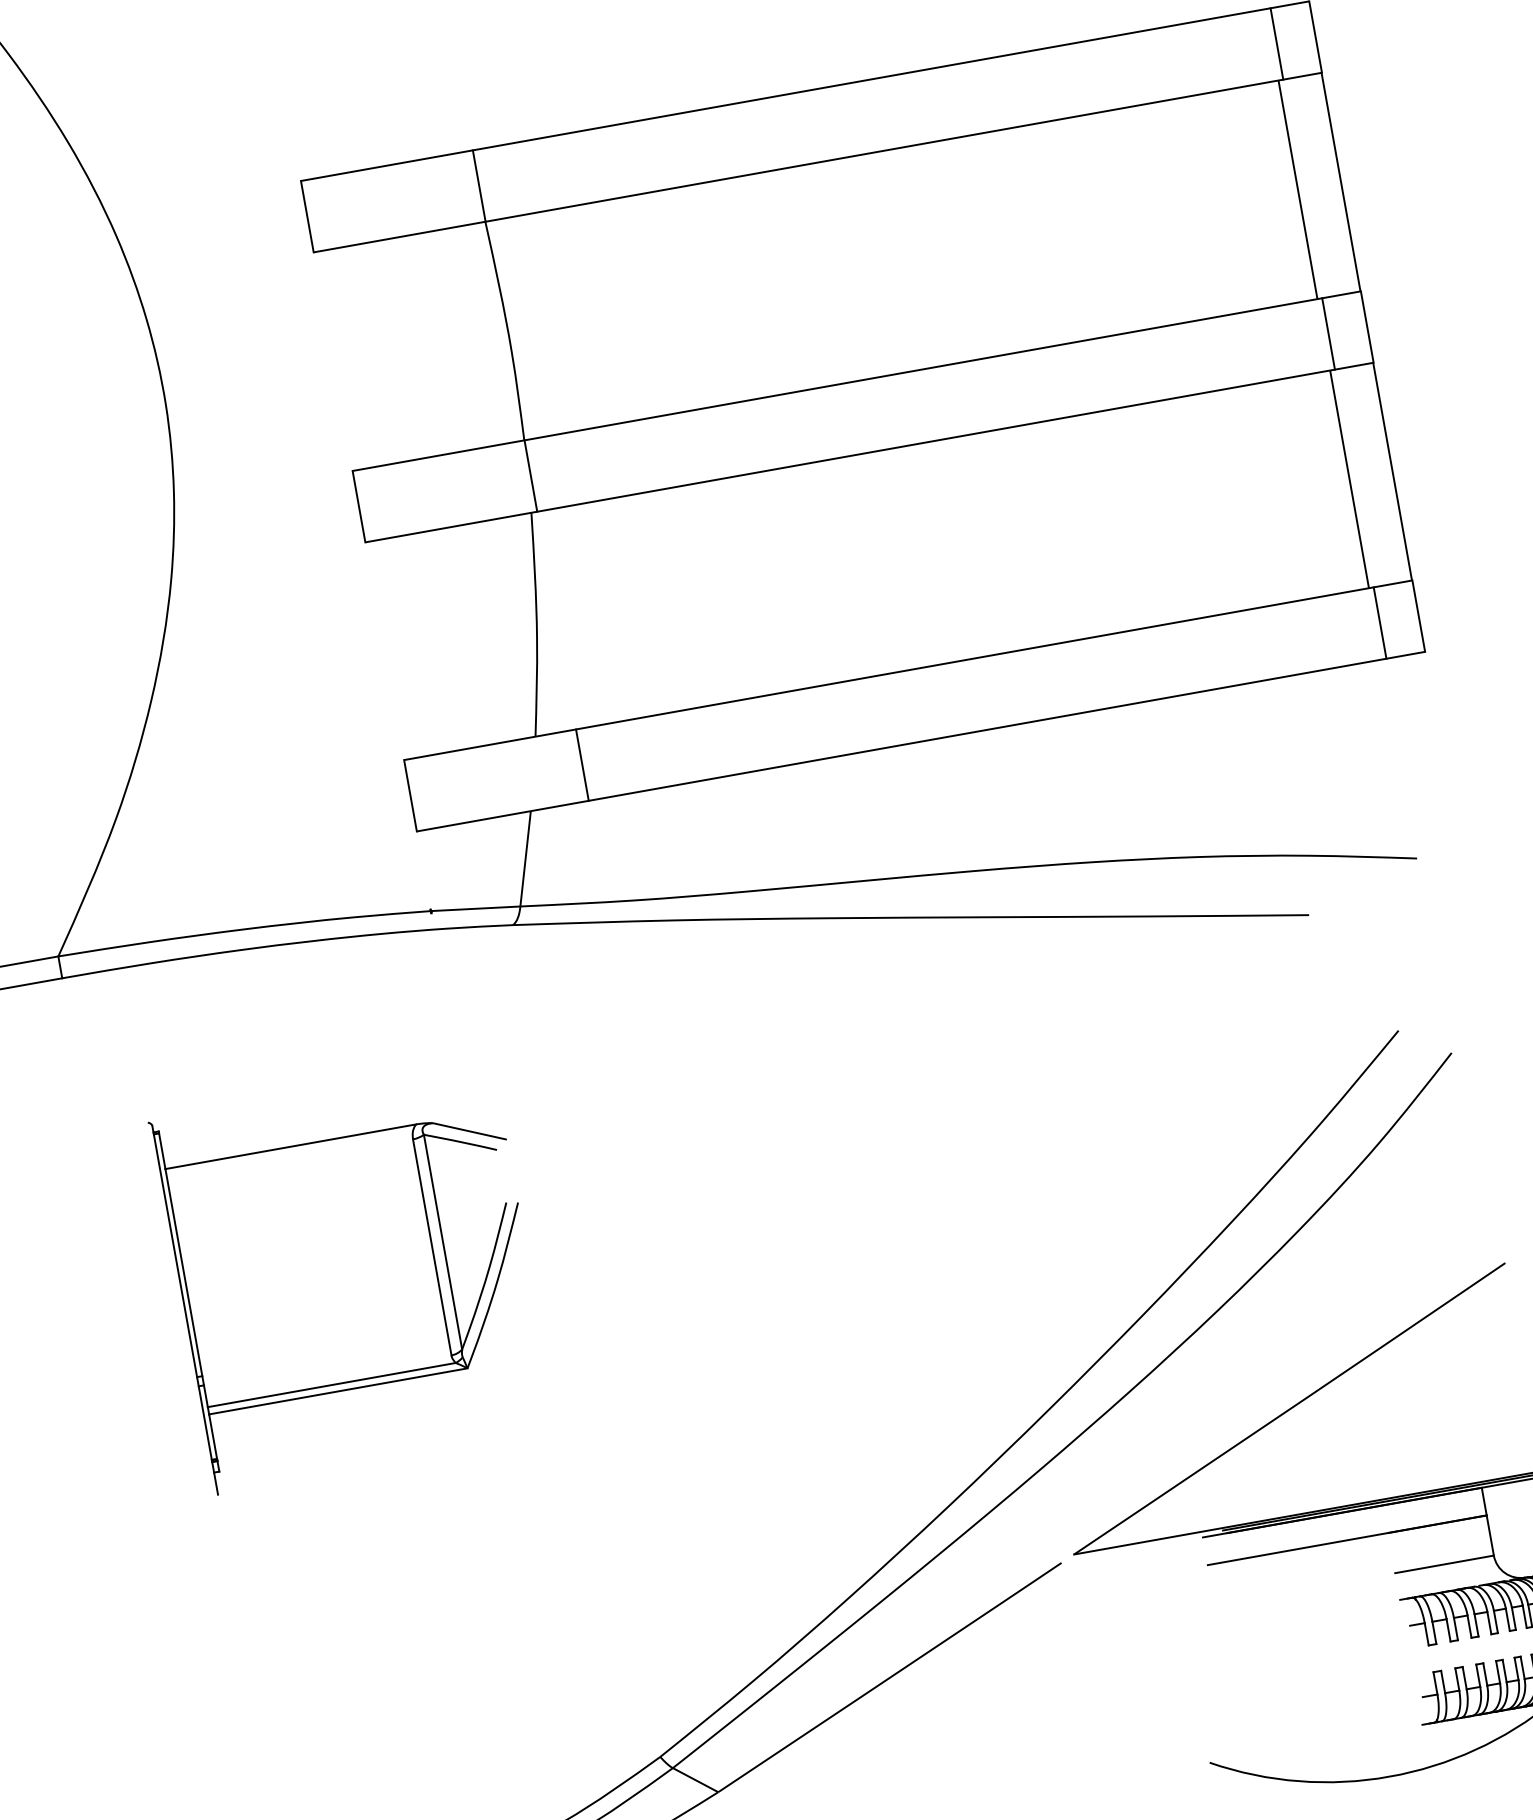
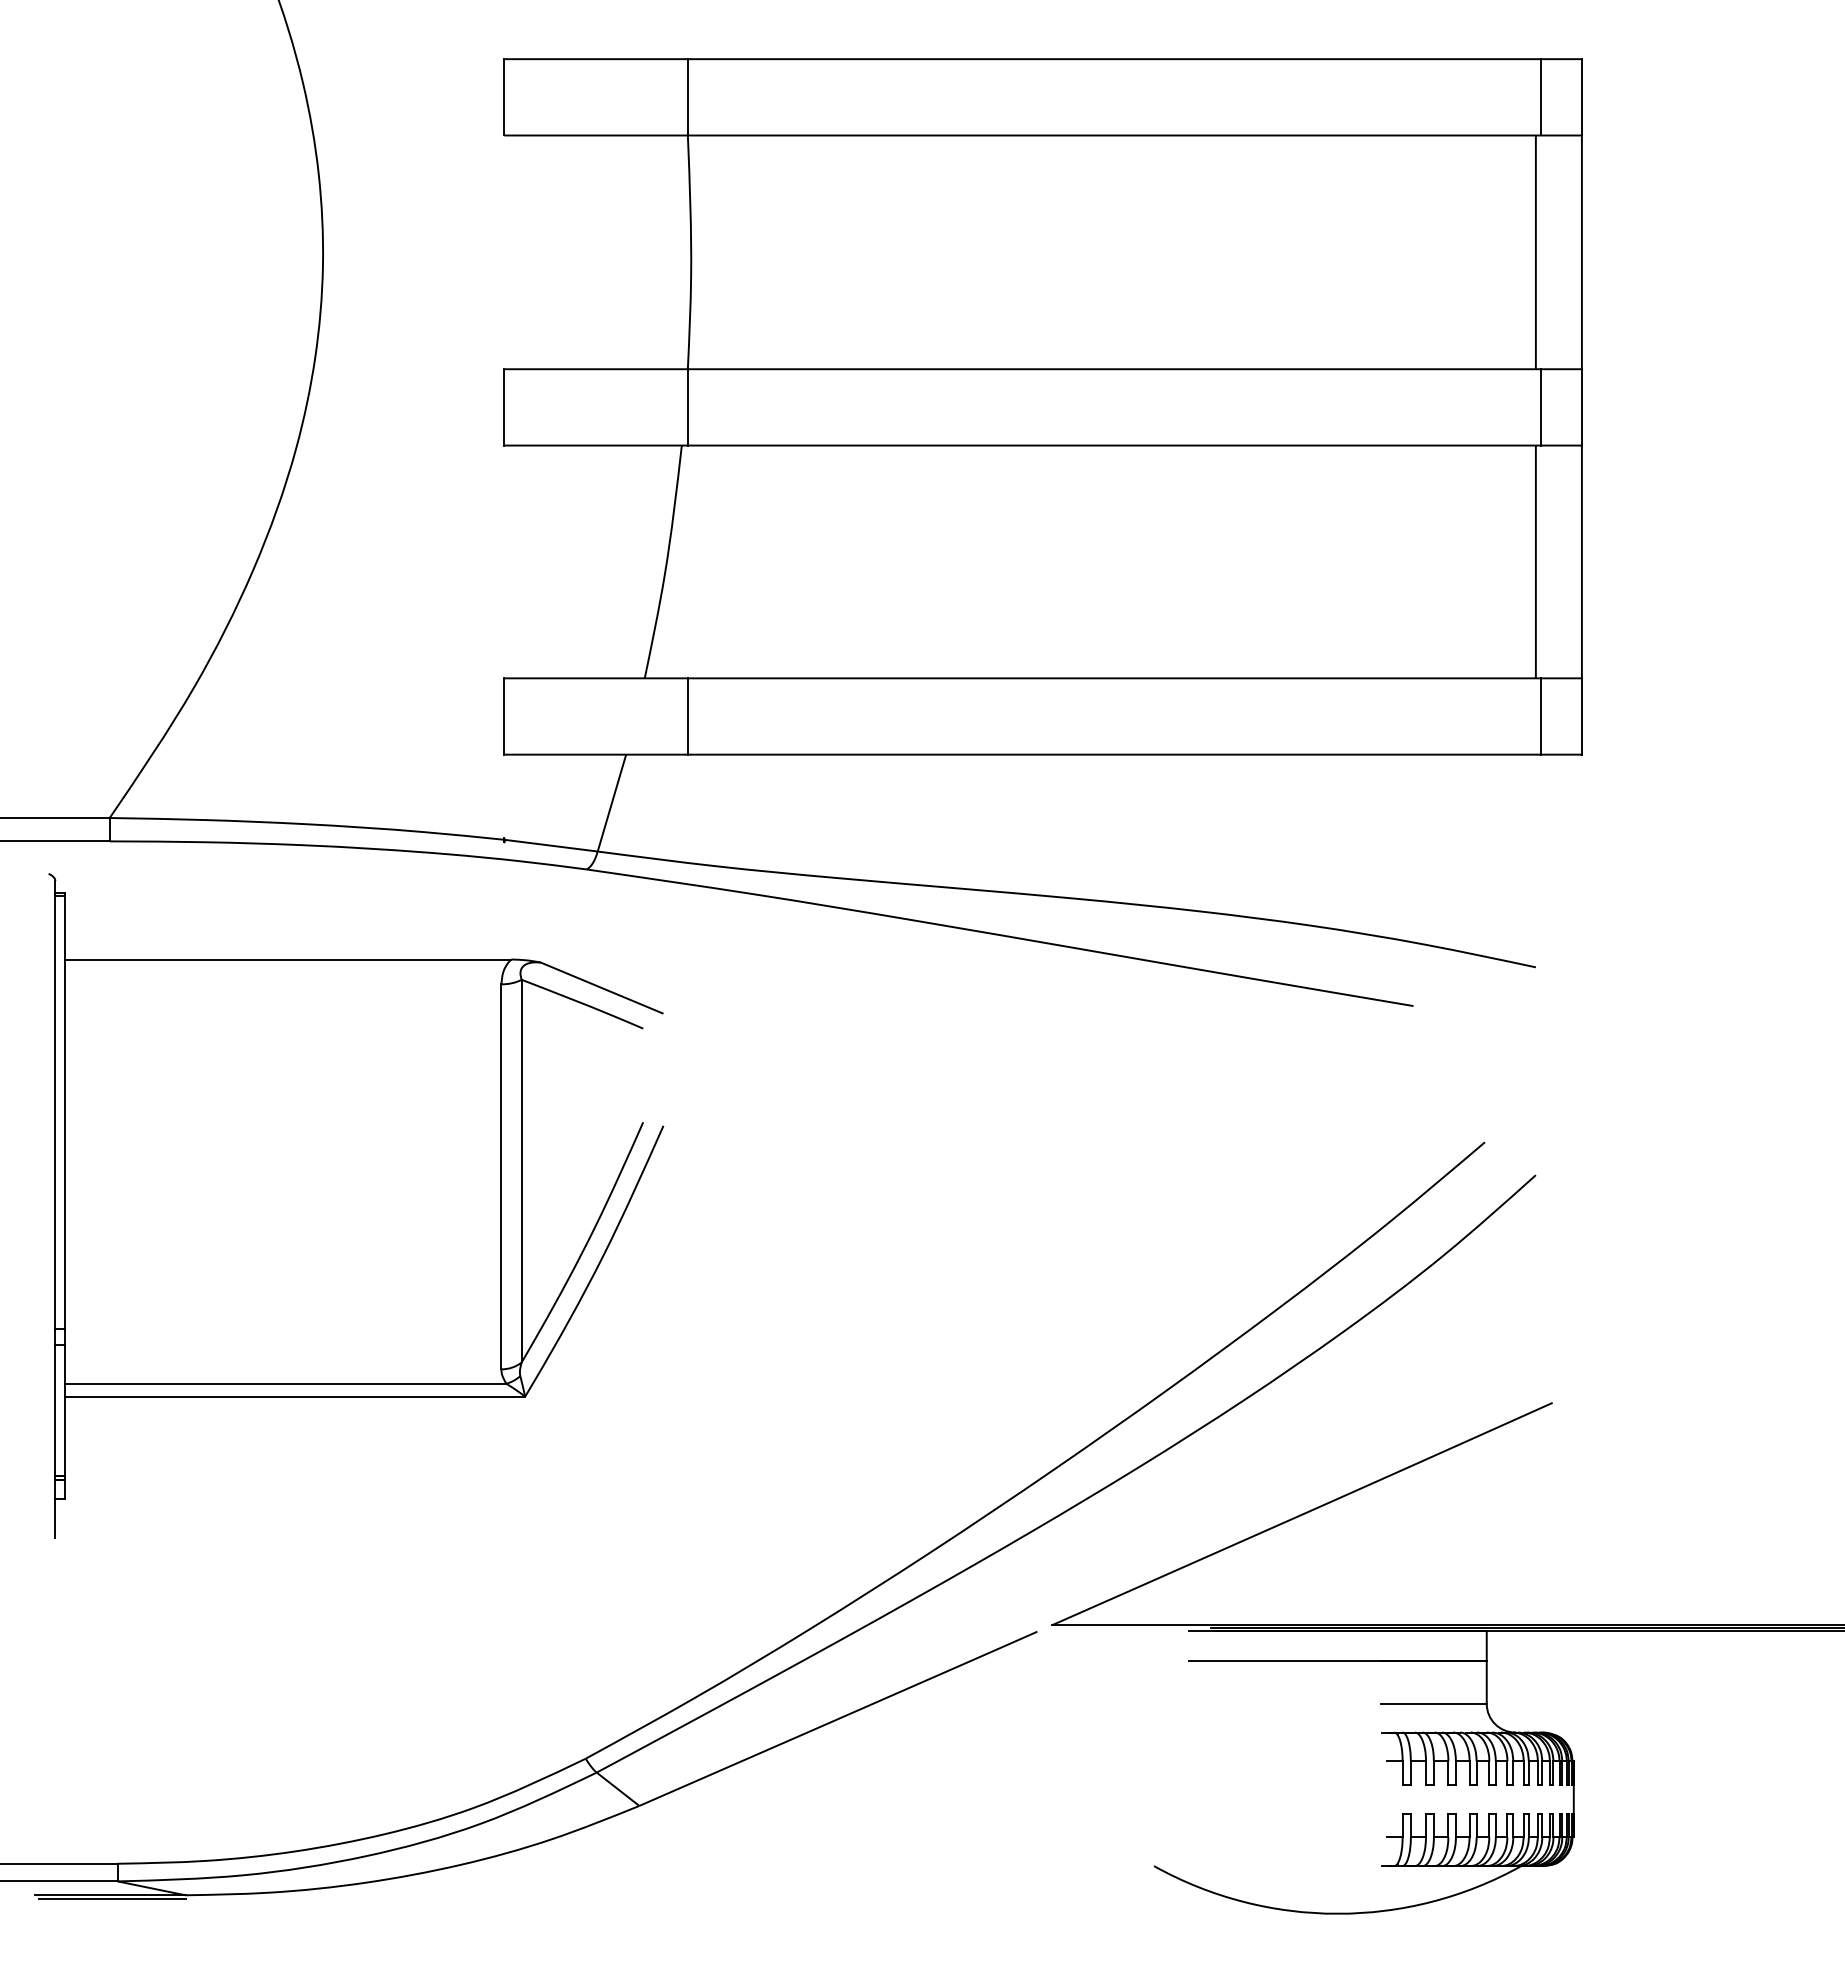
part: (353, 1277) -> (356, 1205), size x1.67

